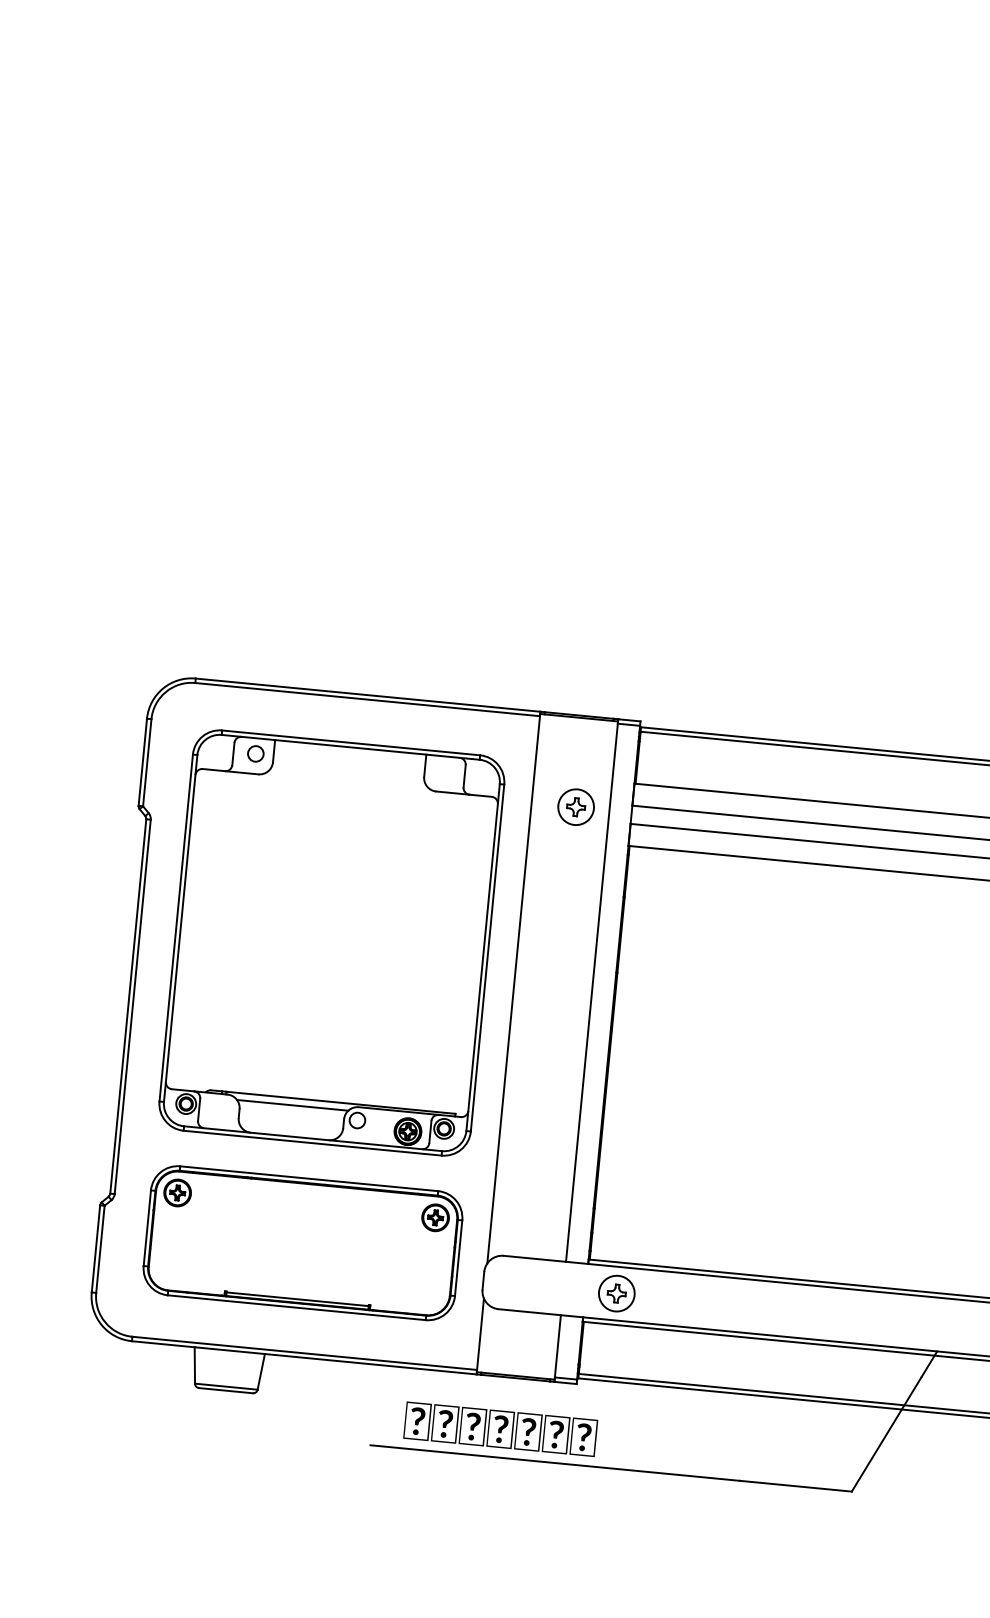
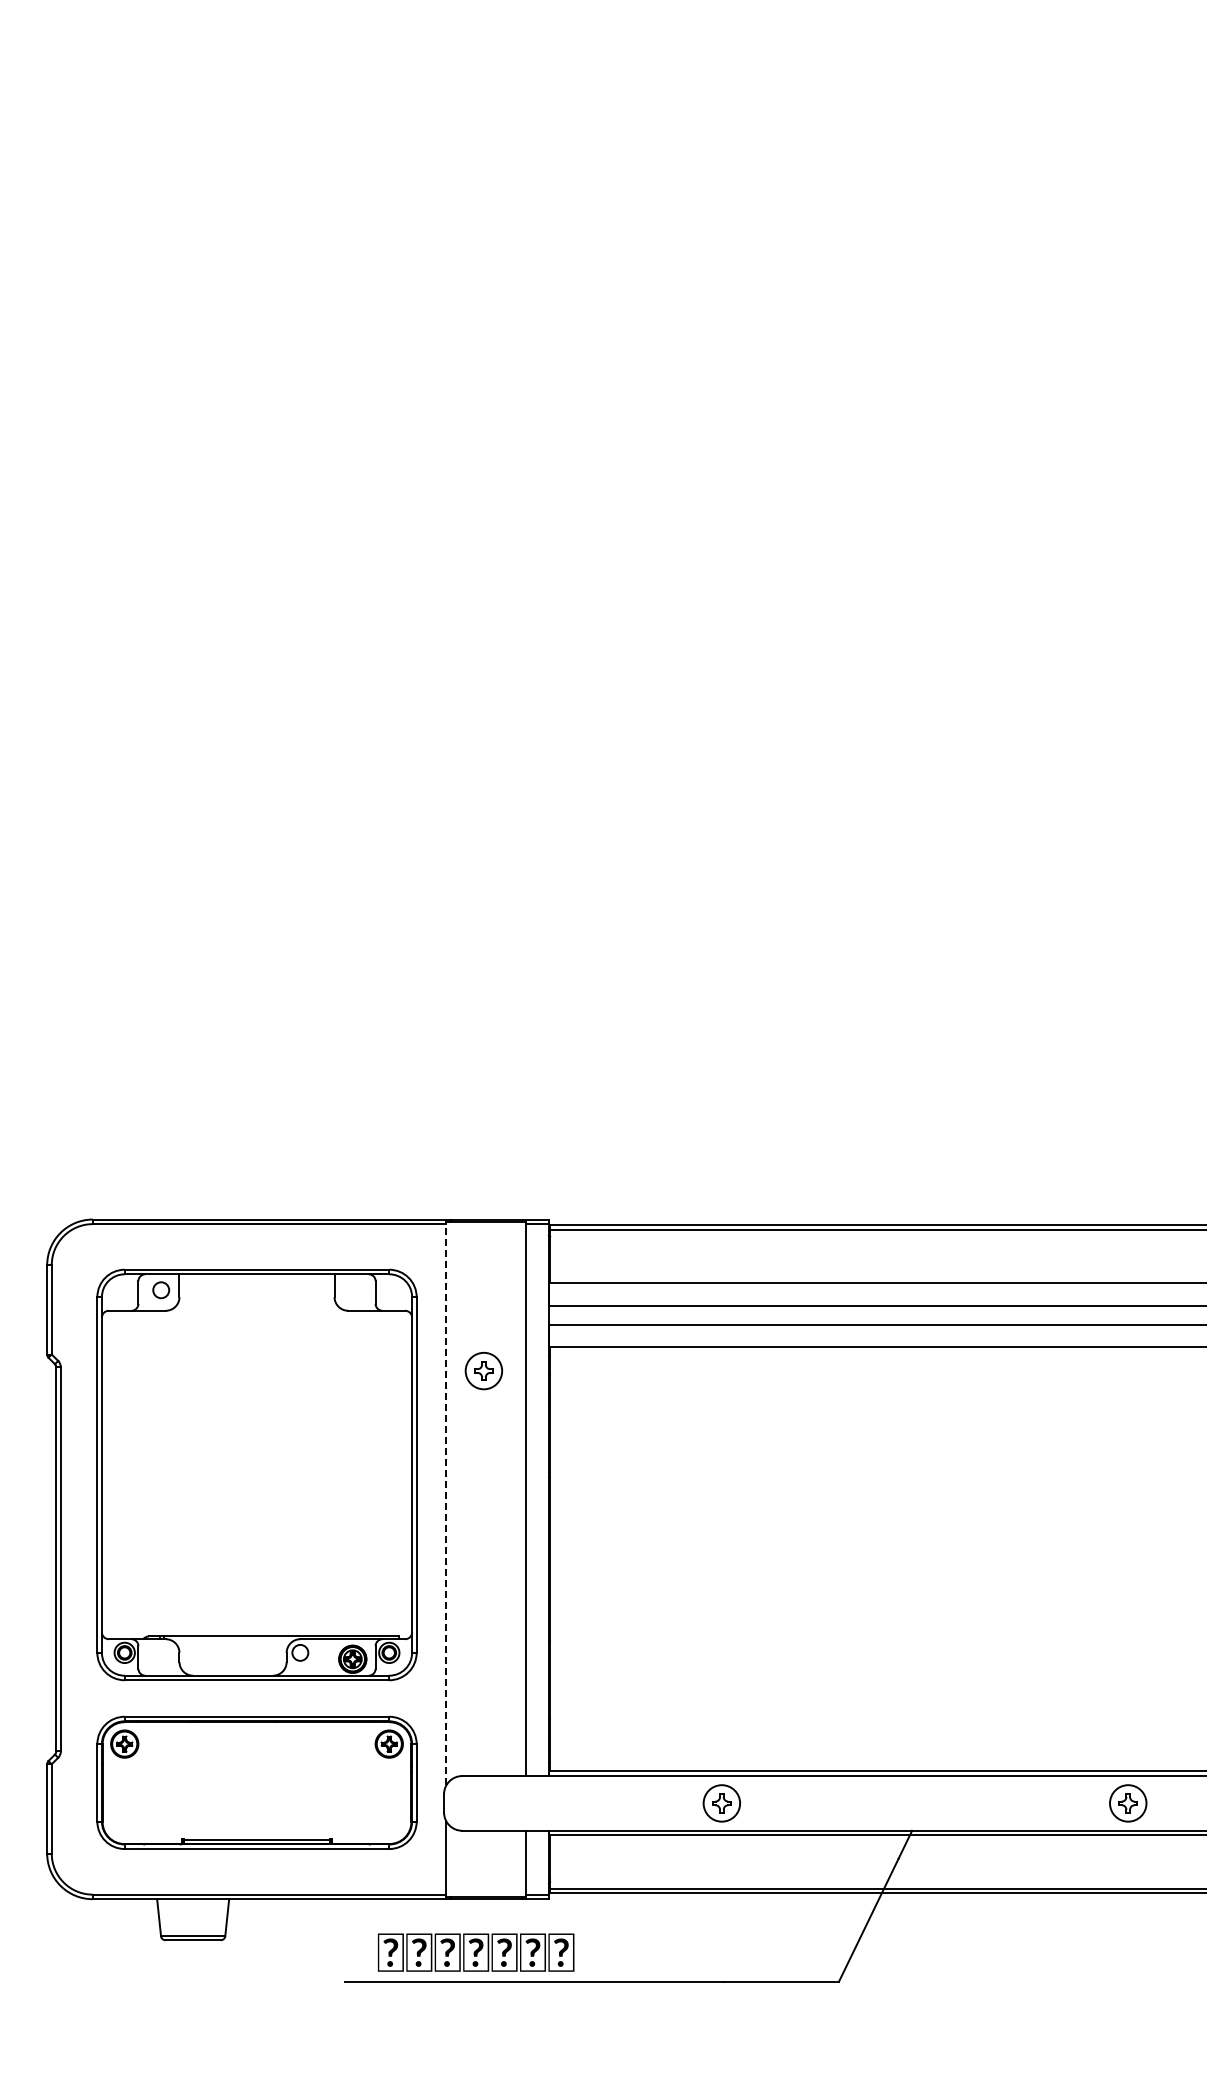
part: (575, 807) -> (483, 1371), moved
line: (513, 989) -> (446, 1504), solid -> dashed
line: (293, 1105) -> (233, 1643), removed
part: (616, 1293) -> (721, 1803), moved

